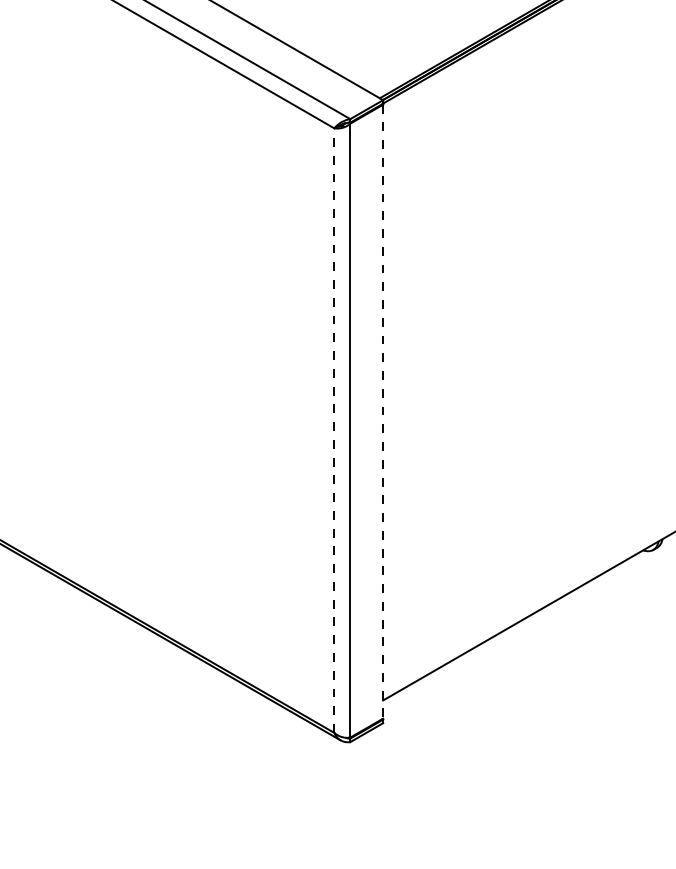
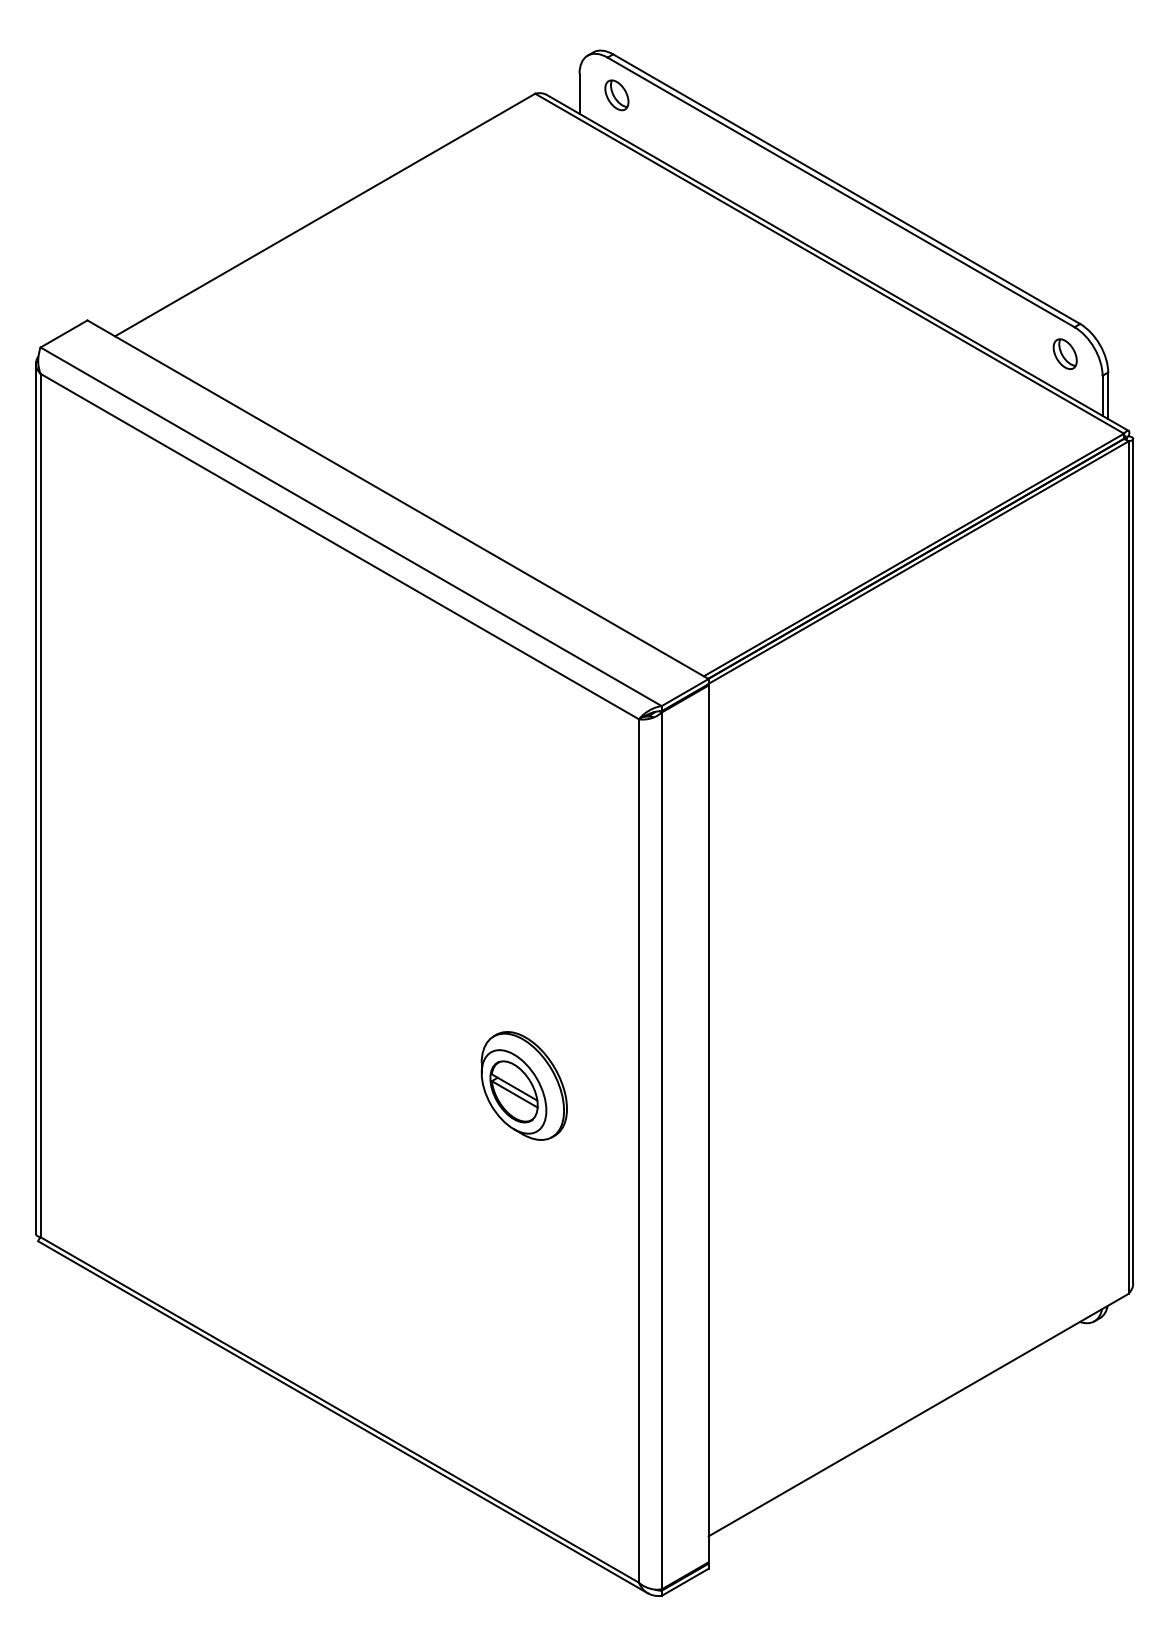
part: (253, 384) -> (523, 1085), added
line: (383, 412) -> (708, 1124), dashed -> solid
line: (334, 430) -> (638, 1150), dashed -> solid

